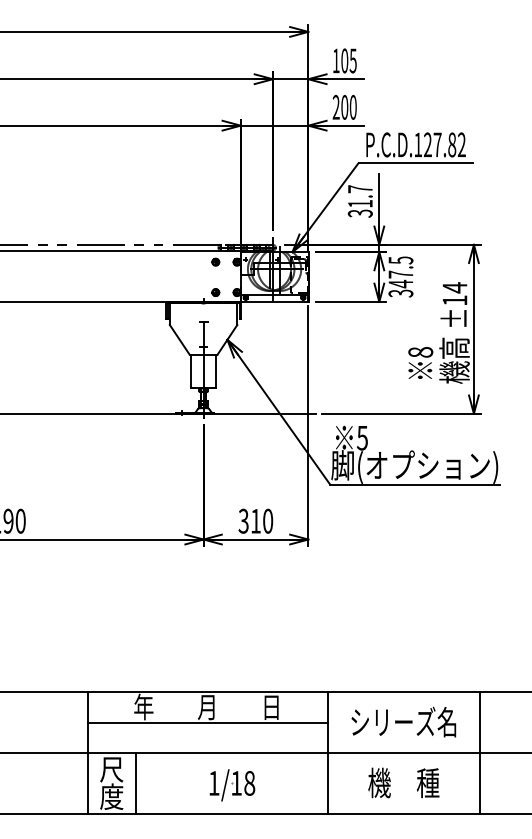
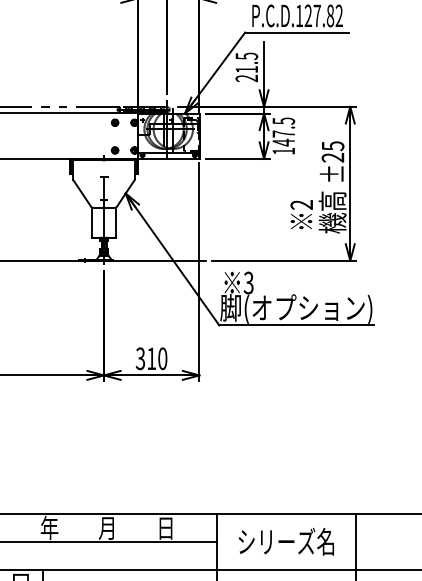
text: (360, 201) -> (246, 67), 31.7 -> 21.5
text: (400, 293) -> (283, 151), 347.5 -> 147.5
text: (454, 293) -> (332, 151), ±14 -> ±25
text: (420, 352) -> (301, 205), 8 -> 2
text: (362, 437) -> (248, 282), 5 -> 3

